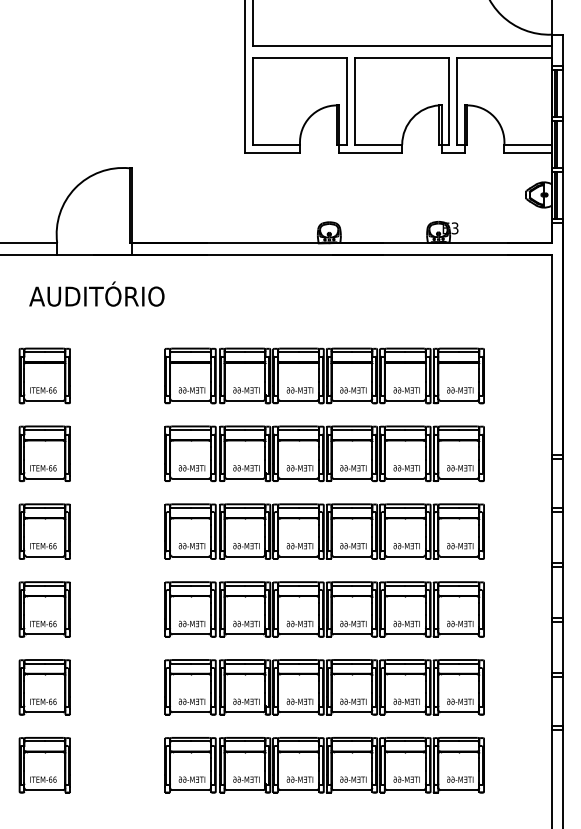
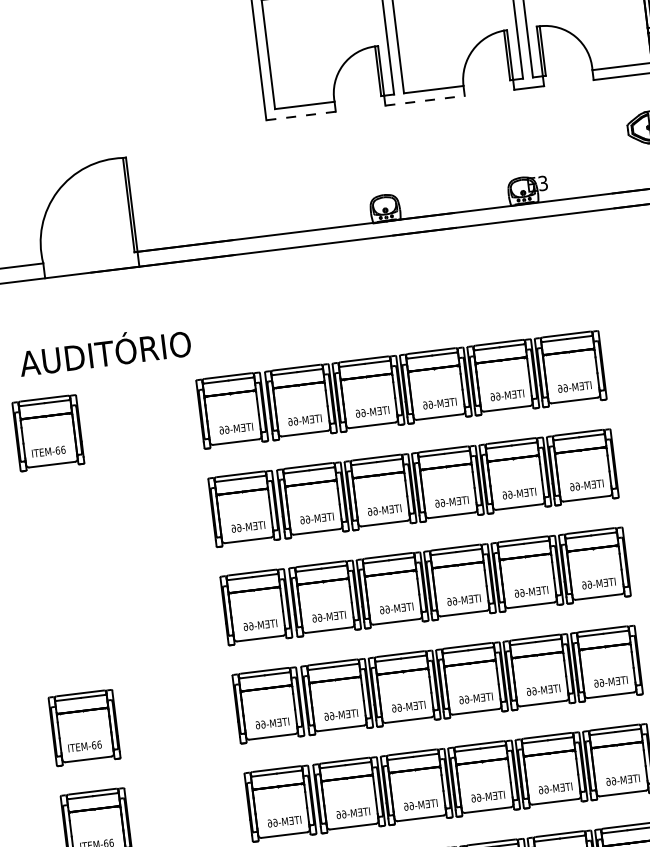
line: (272, 152) -> (301, 115), solid -> dashed
line: (371, 152) -> (425, 100), solid -> dashed
text: (96, 293) -> (104, 350), moved
part: (44, 453) -> (59, 531), removed
part: (44, 531) -> (72, 629), removed

